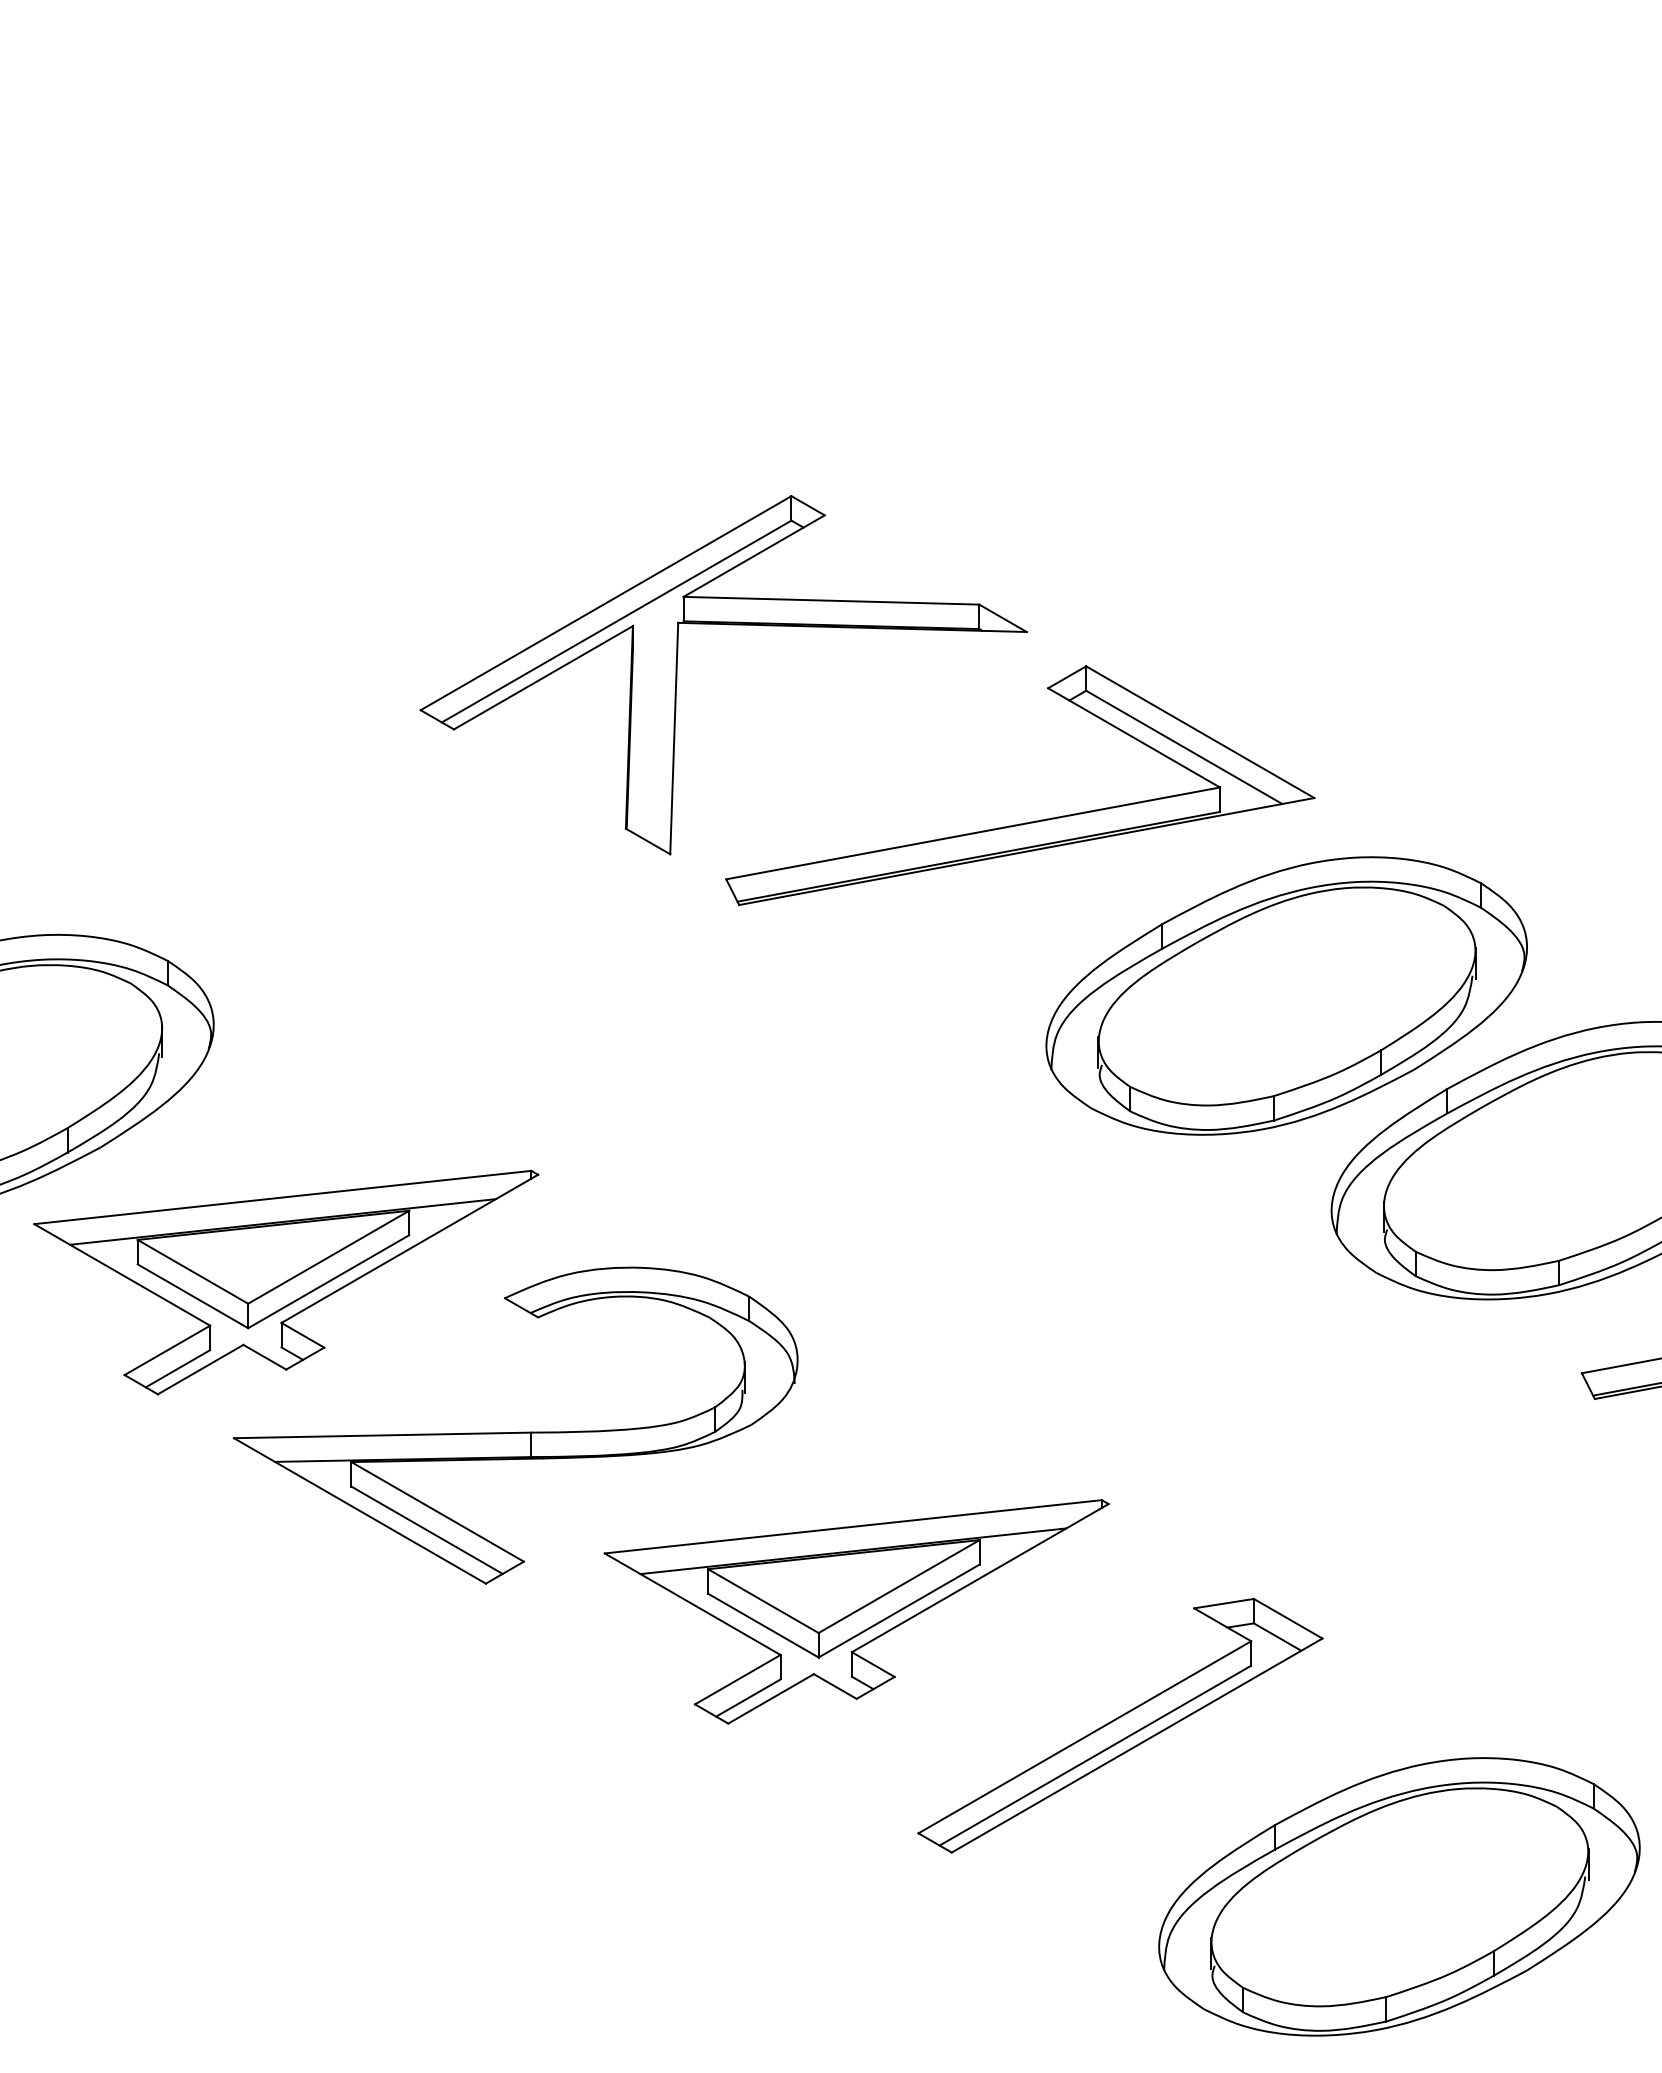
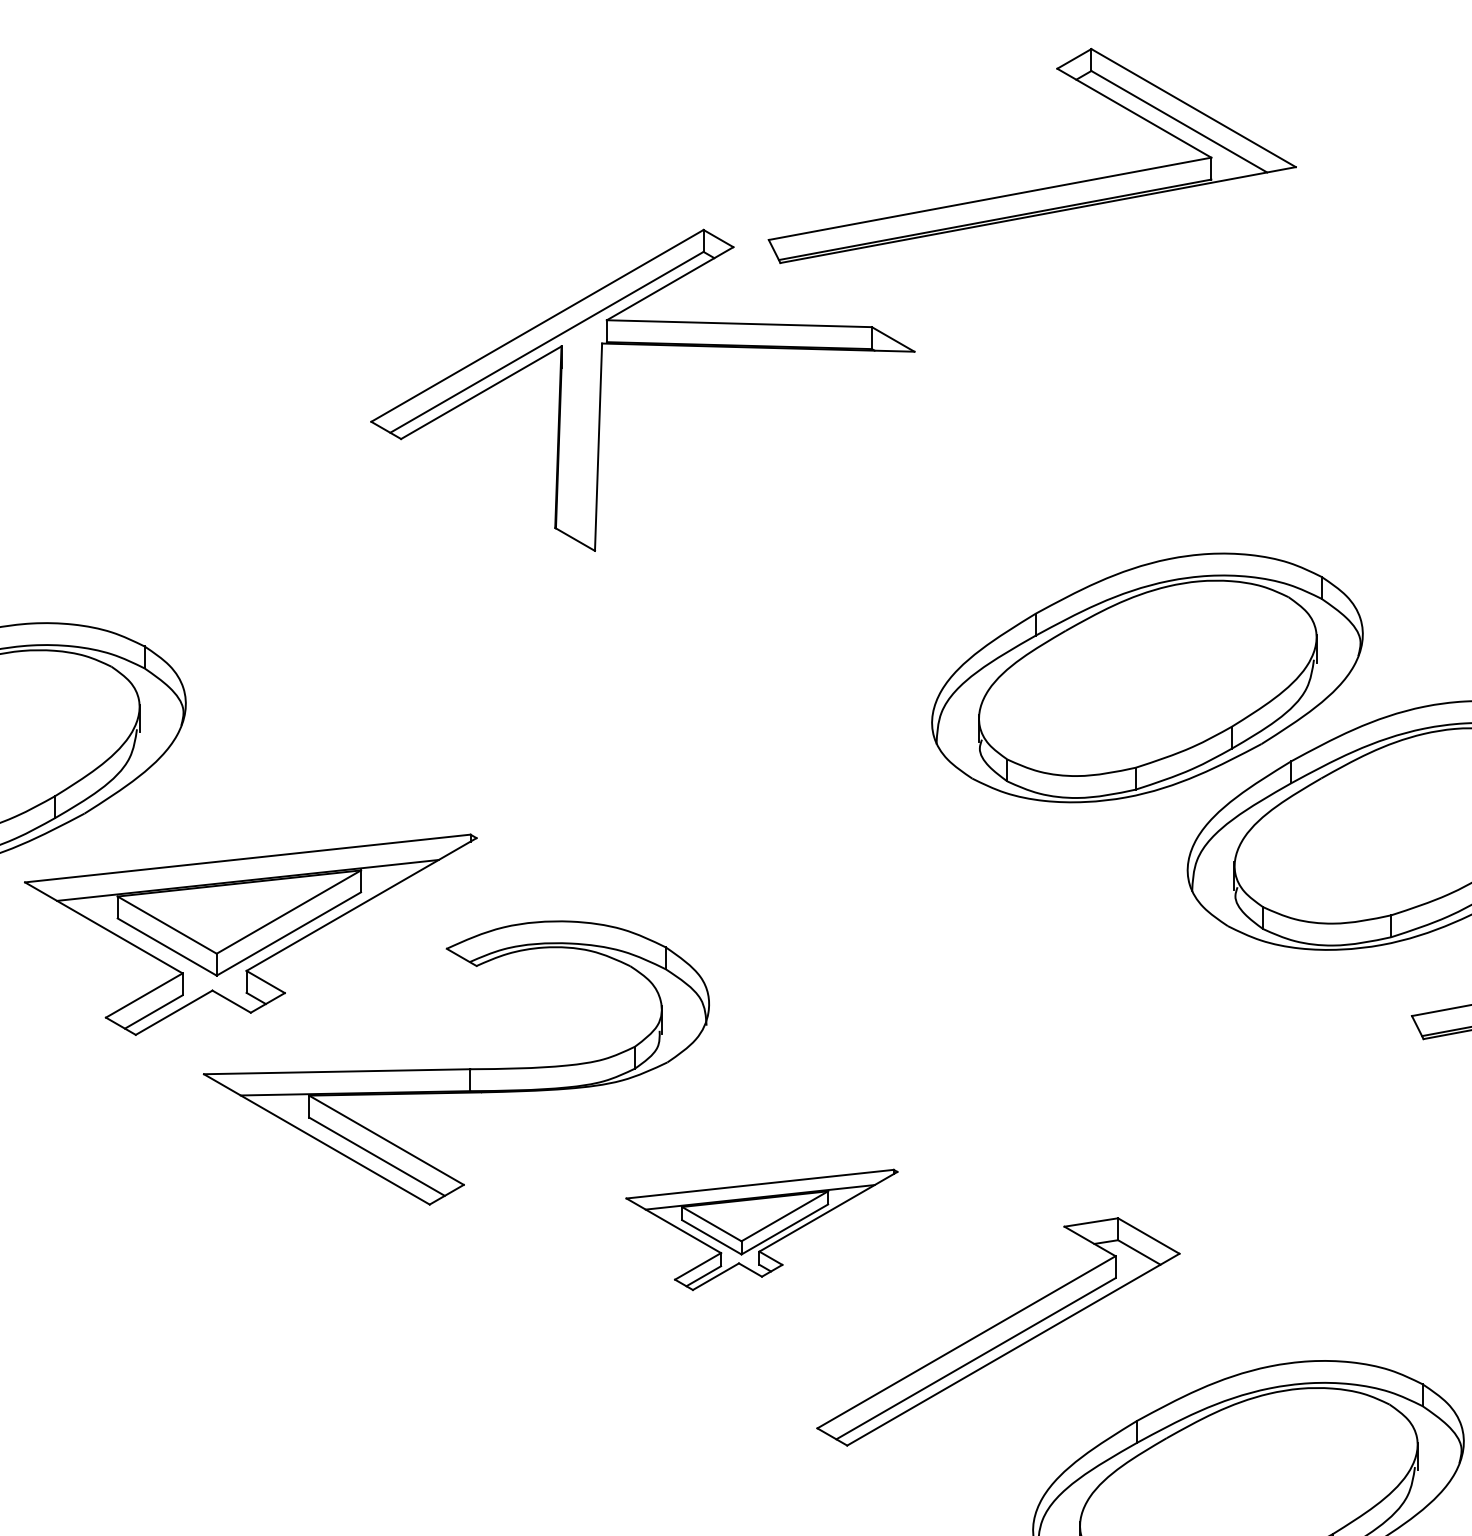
part: (1025, 822) -> (1037, 189), moved
part: (856, 1611) -> (761, 1229), size x0.6

